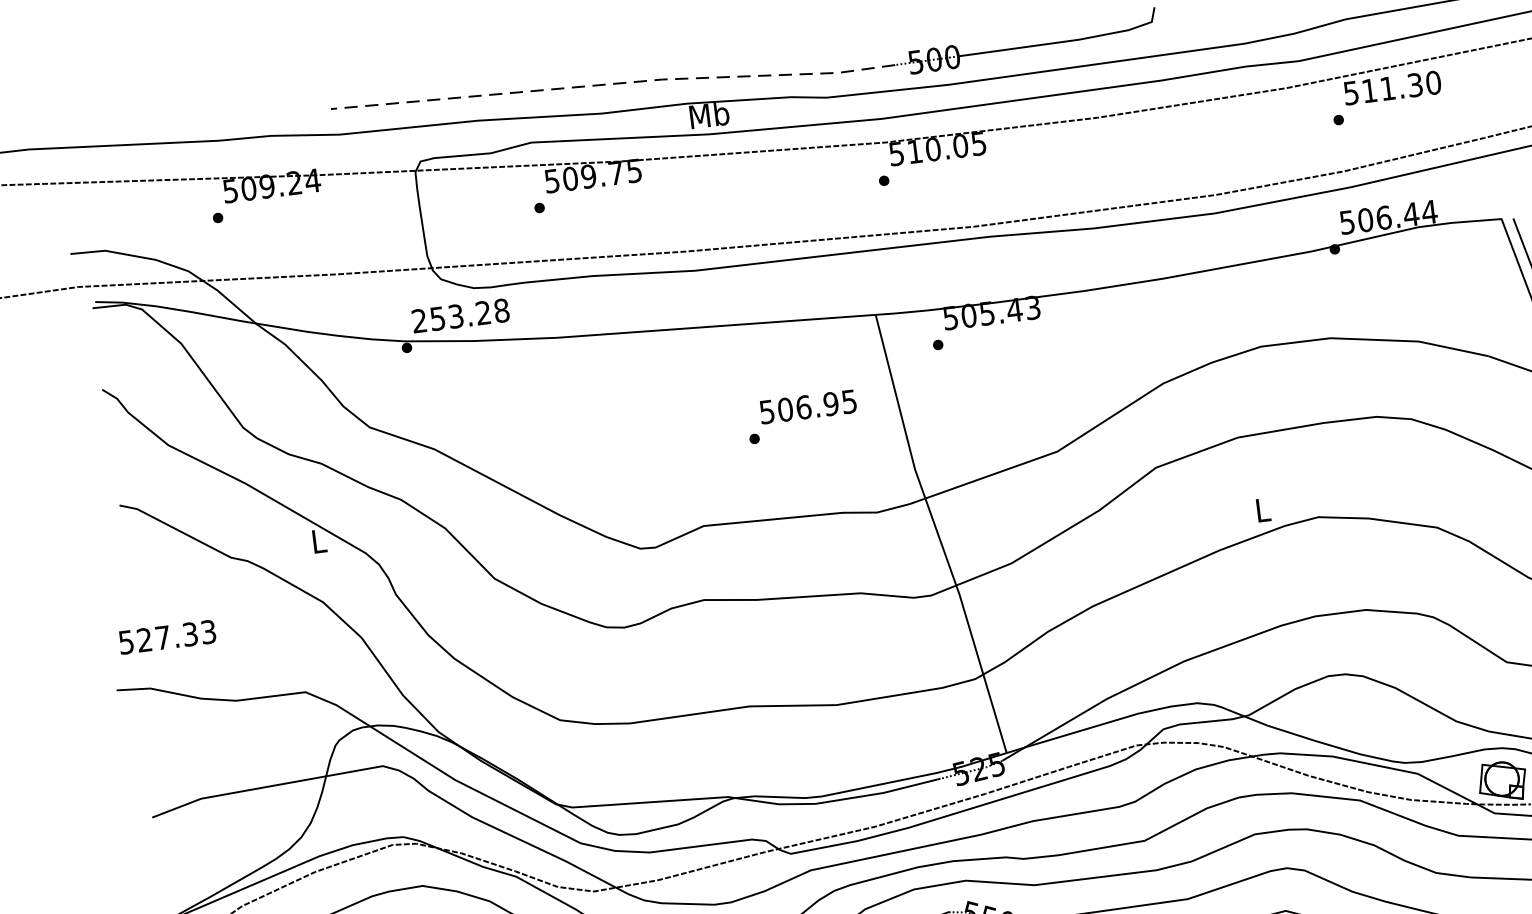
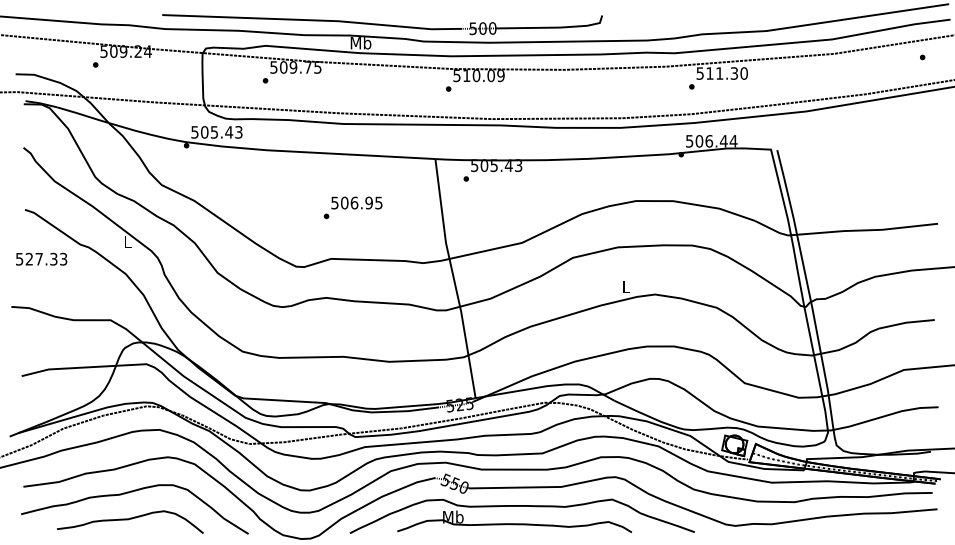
line: (615, 84) -> (313, 20), dashed -> solid
text: (978, 143) -> (500, 75), 510.05 -> 510.09
text: (459, 316) -> (216, 132), 253.28 -> 505.43
text: (801, 416) -> (352, 207), moved
text: (167, 635) -> (41, 258), moved

